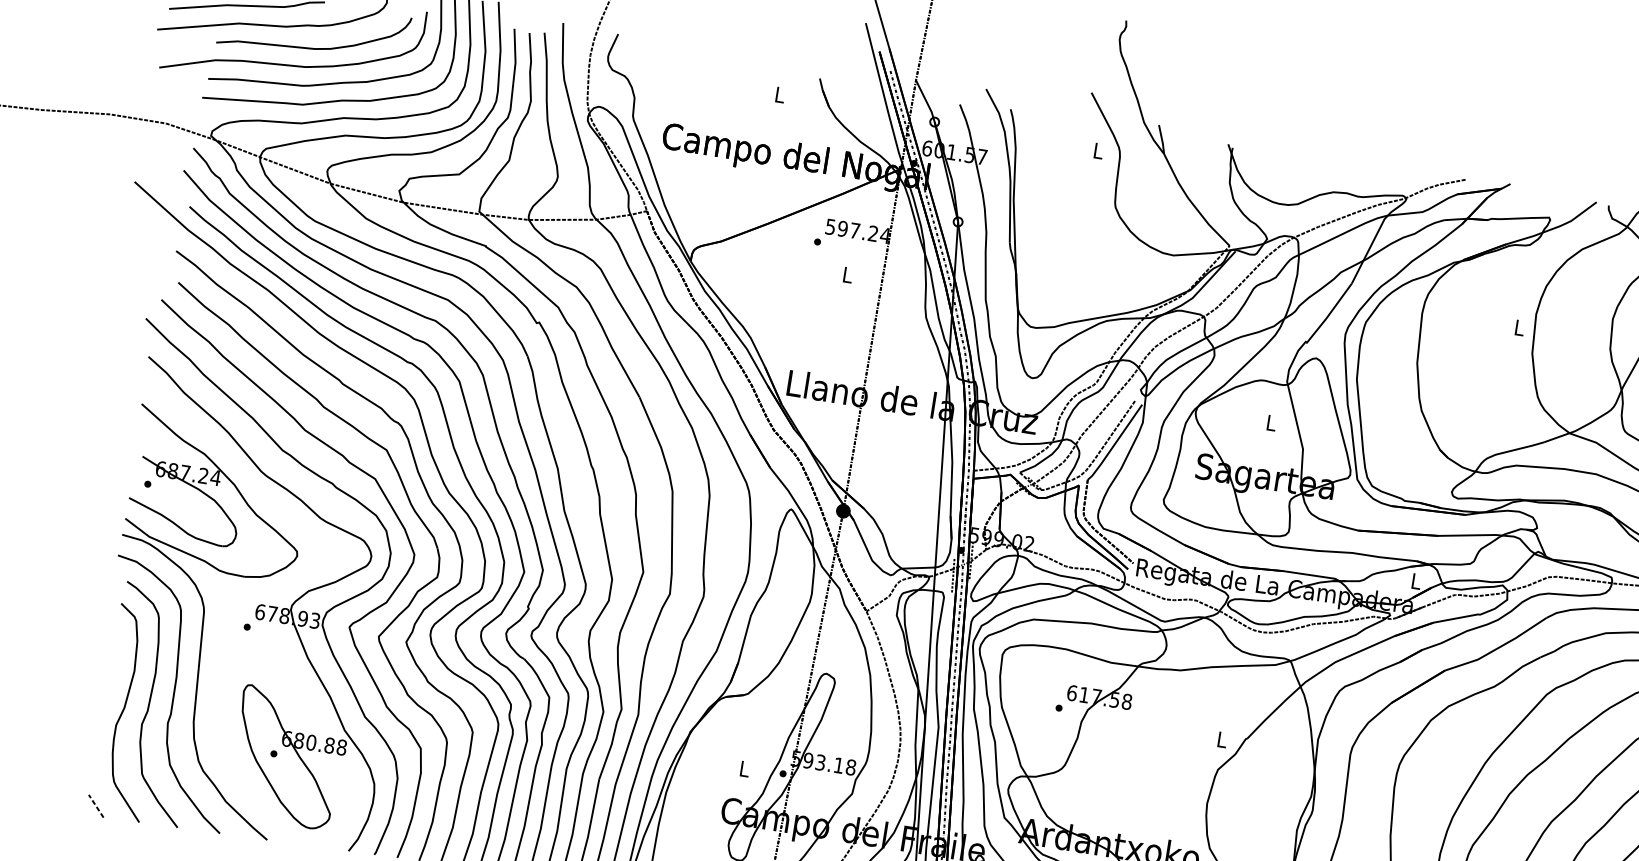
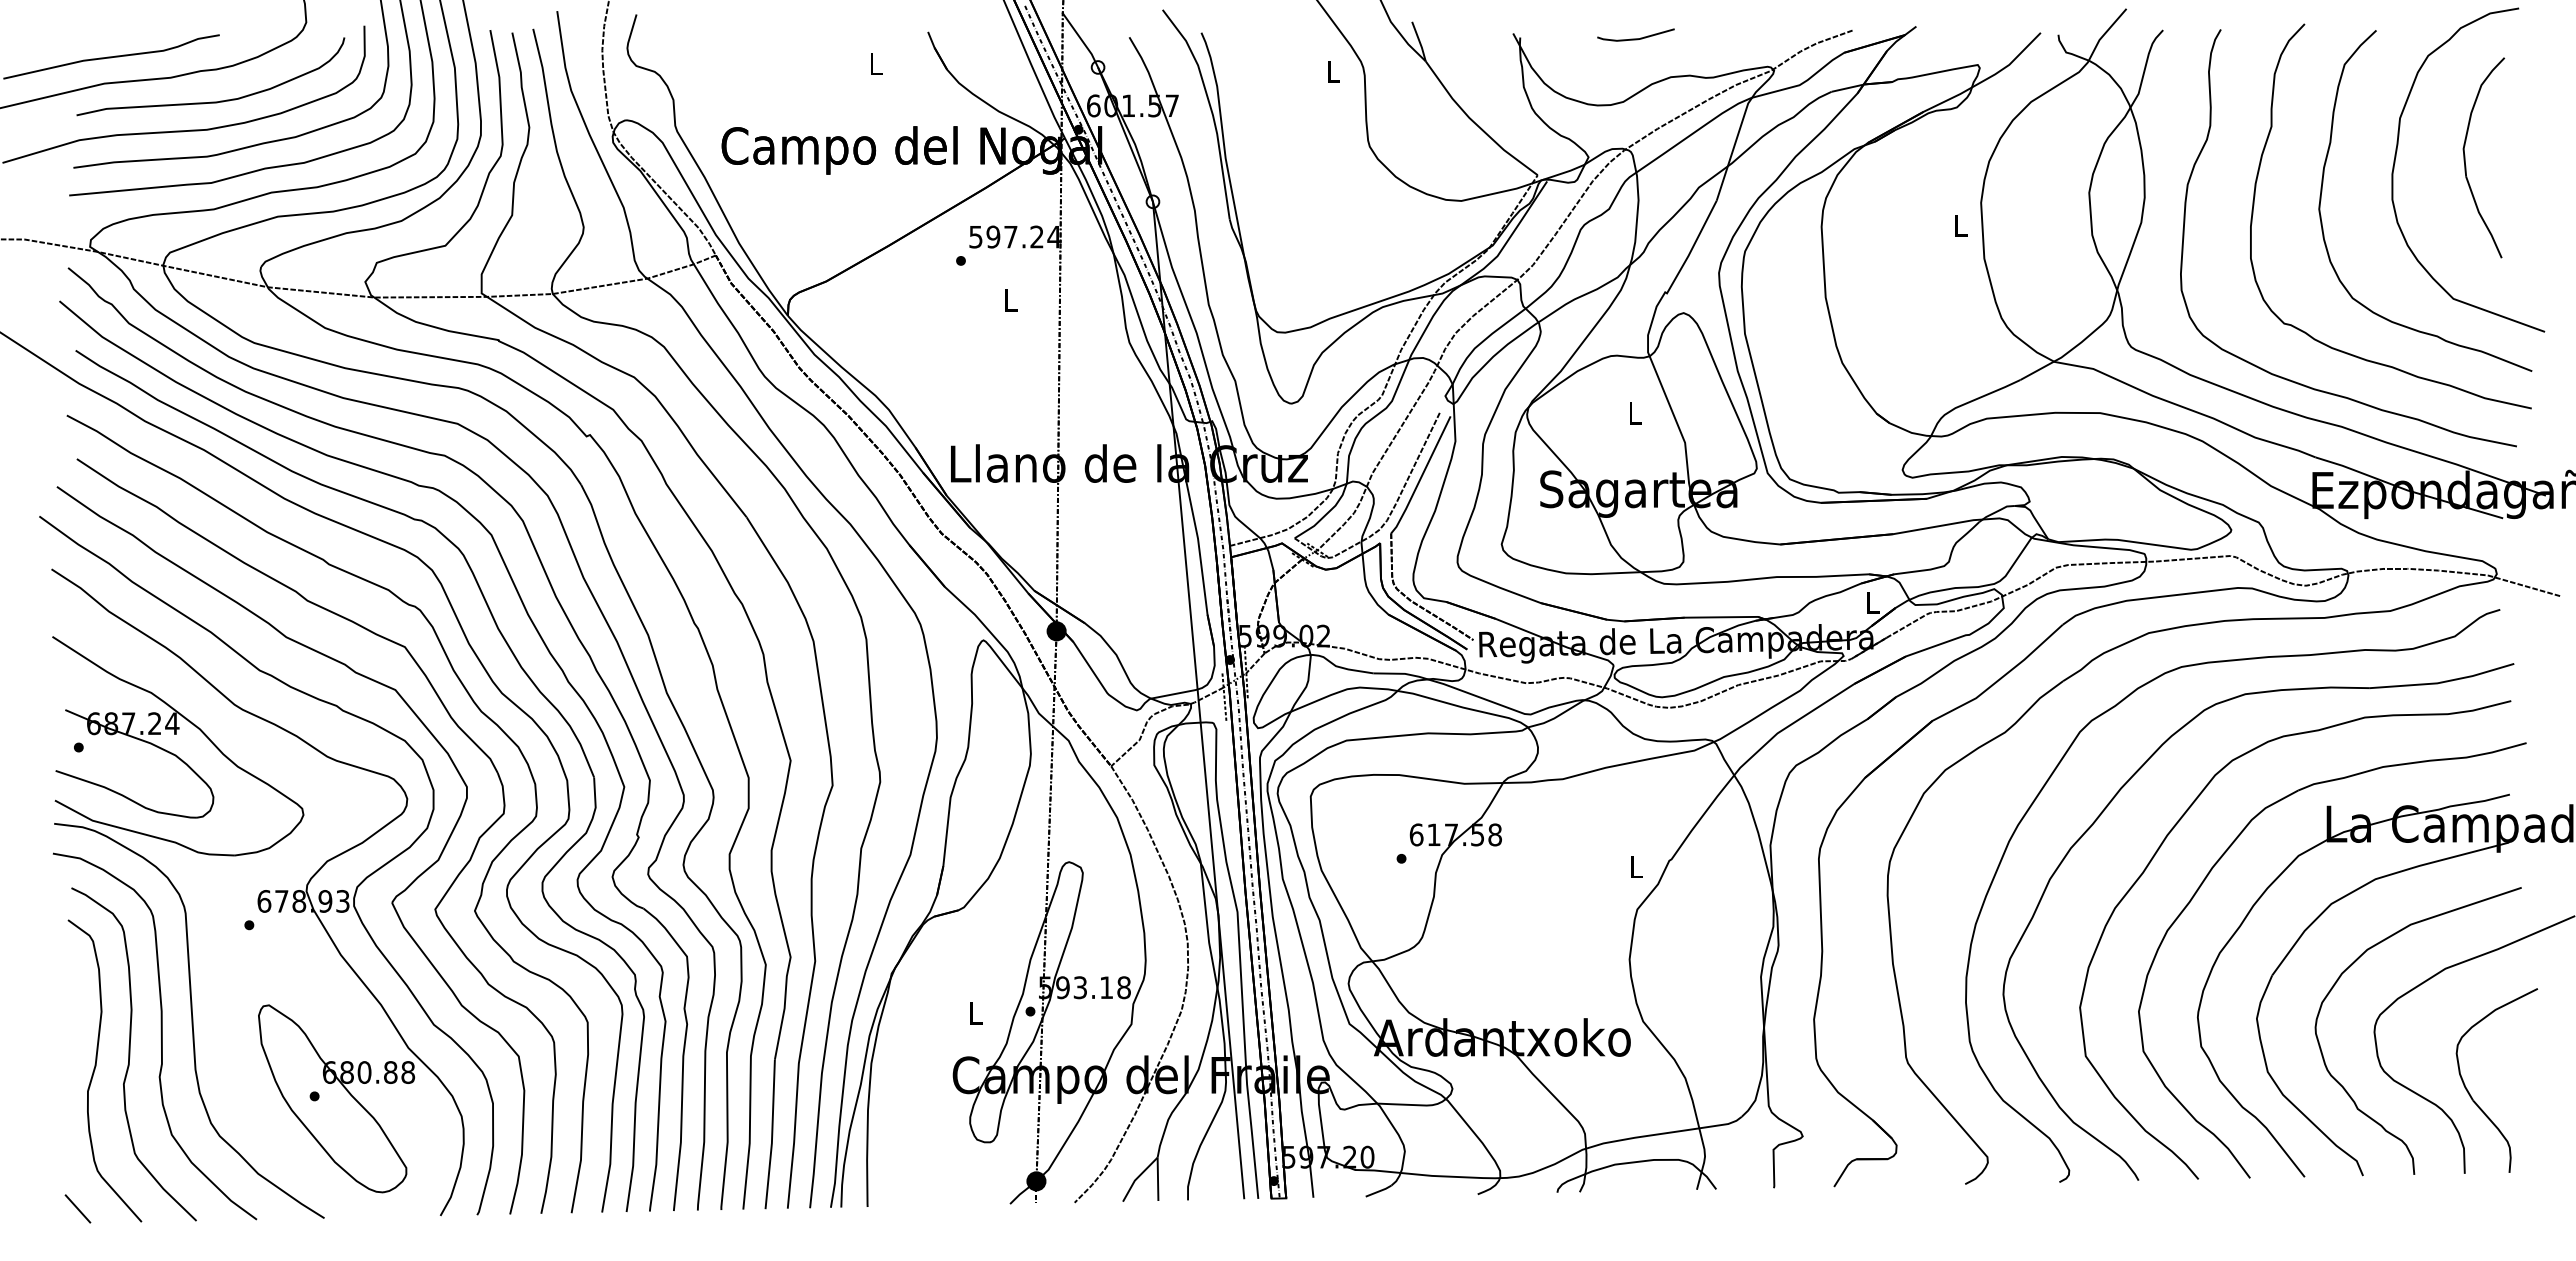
line: (1313, 161) -> (1635, 38), added
line: (95, 805) -> (77, 1208), dashed -> solid

